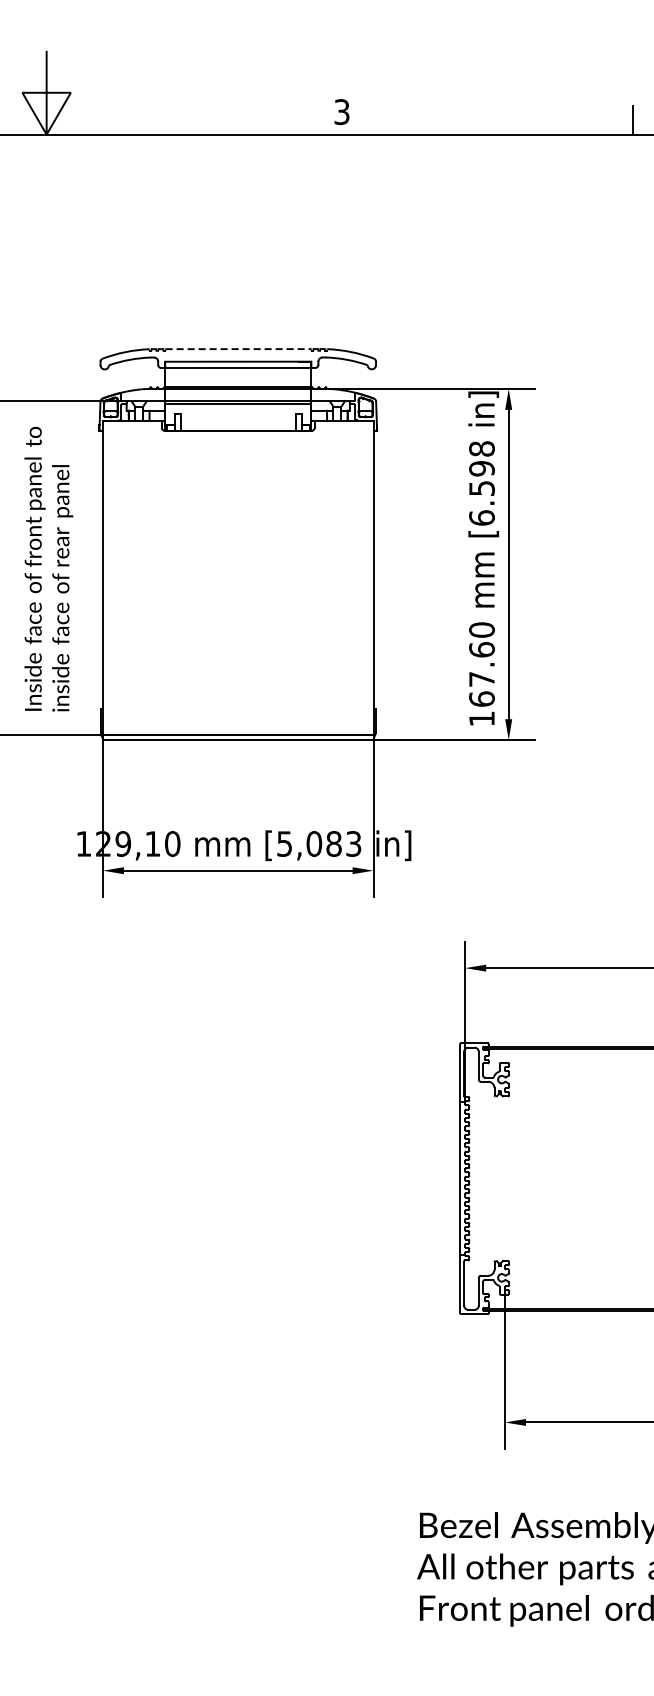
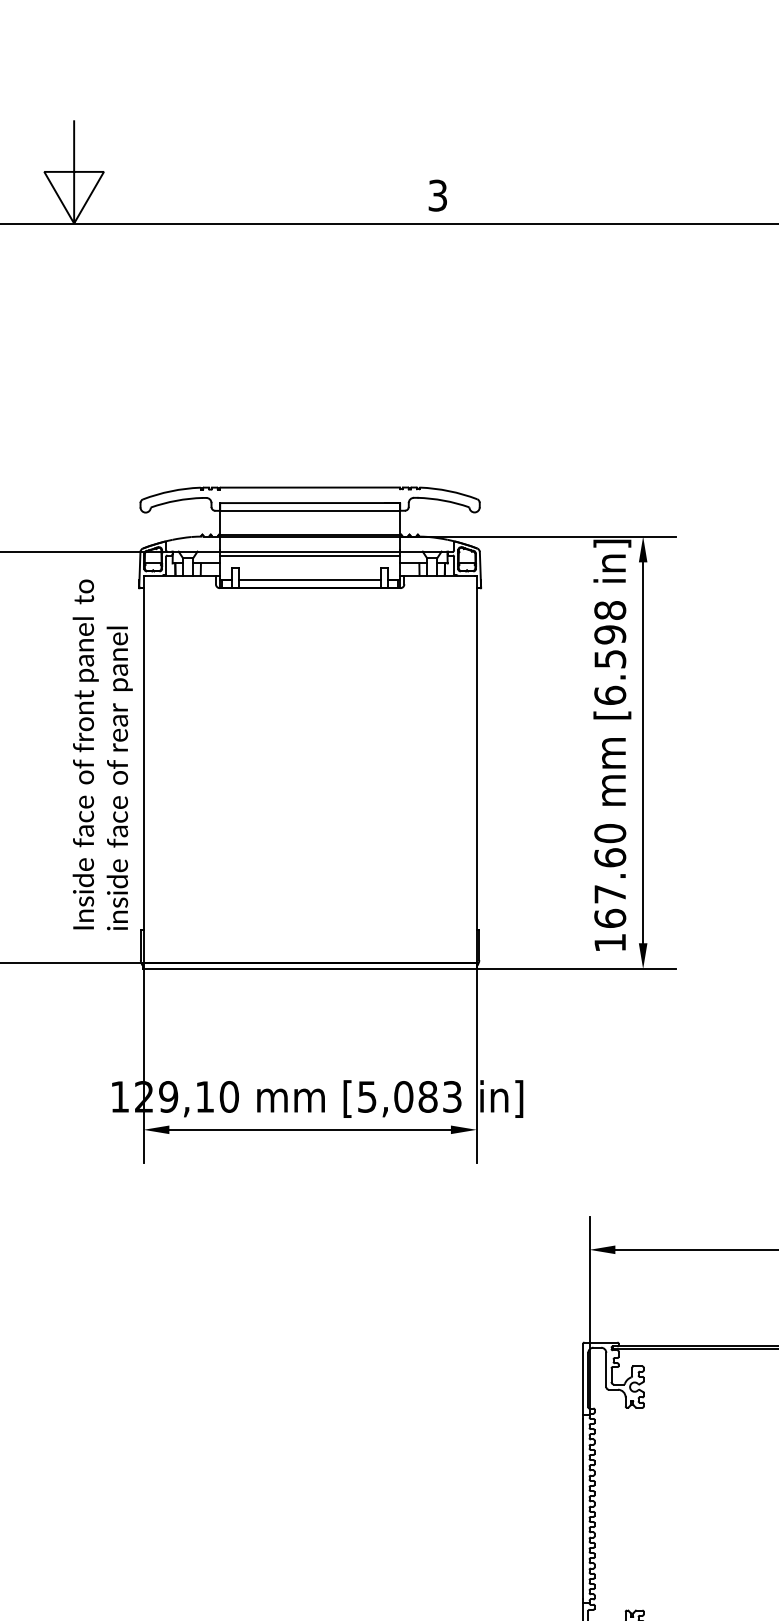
line: (238, 349) -> (310, 488), dashed -> solid
line: (237, 424) -> (309, 580), added
text: (48, 568) -> (102, 754), moved

